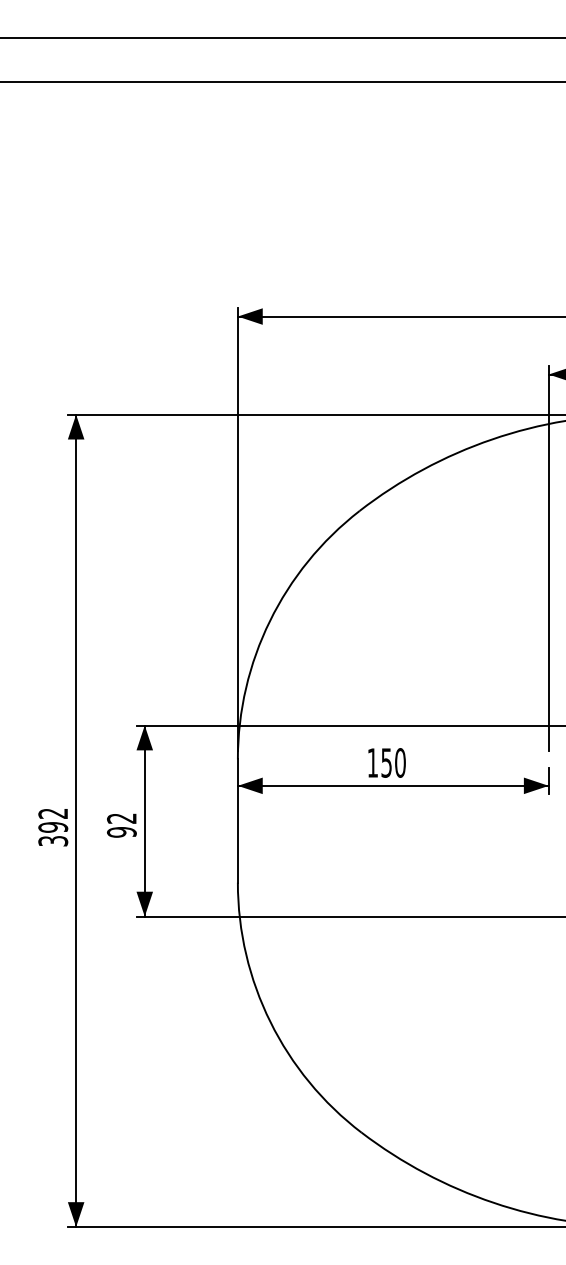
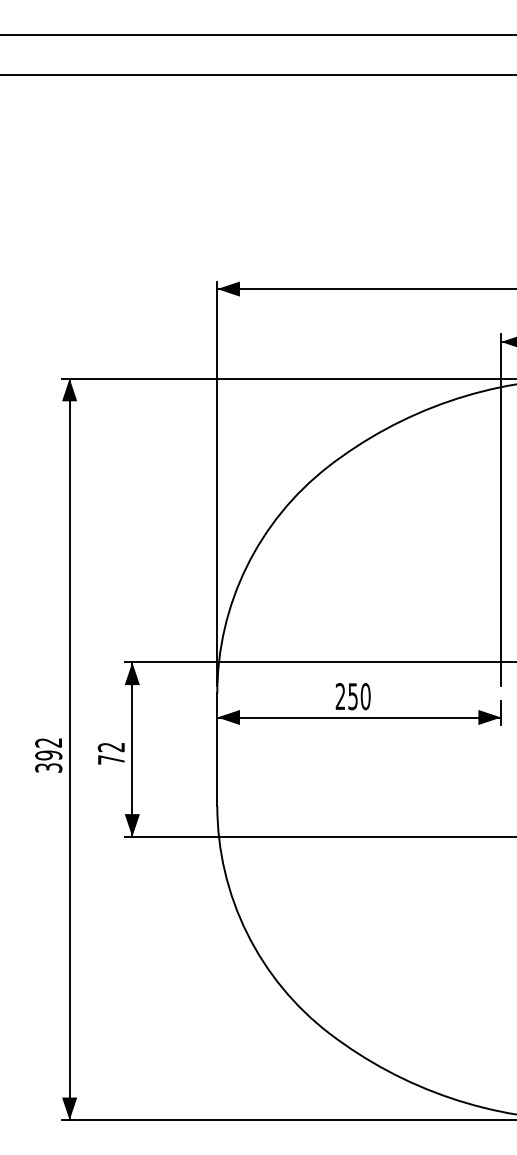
text: (372, 762) -> (340, 696), 150 -> 250
text: (121, 832) -> (111, 760), 92 -> 72

